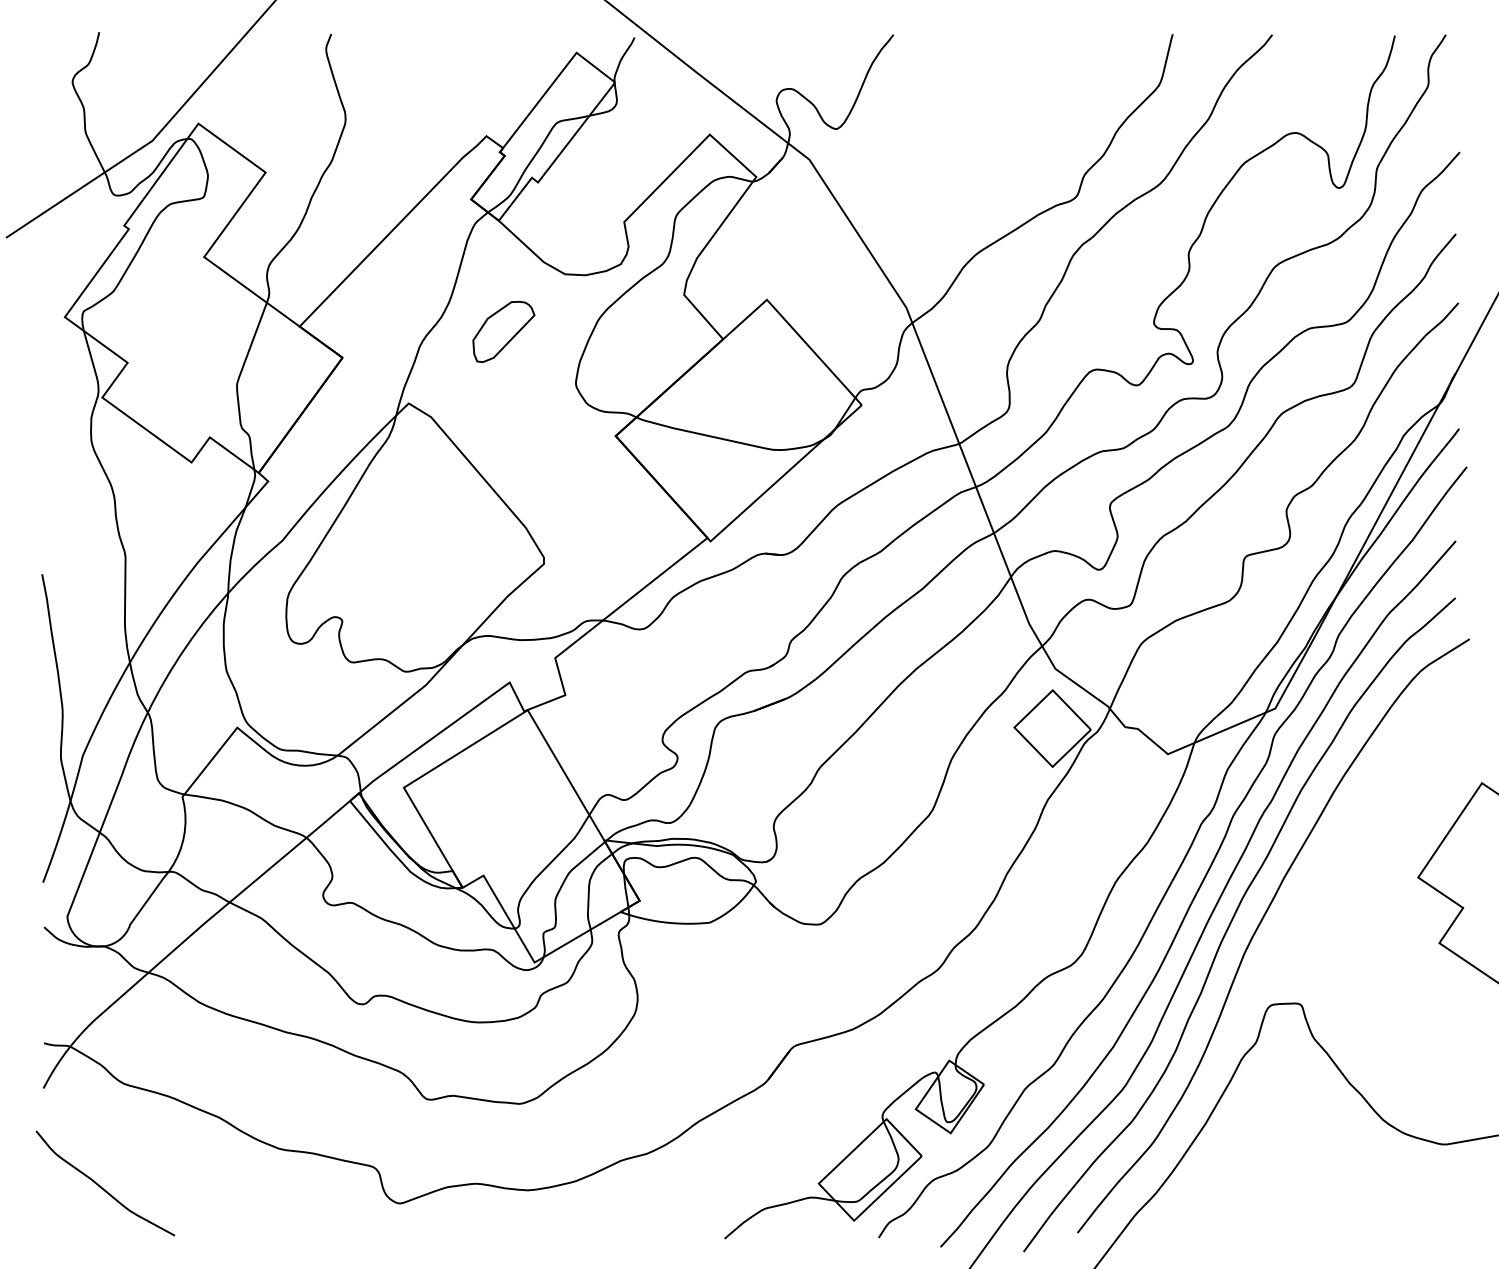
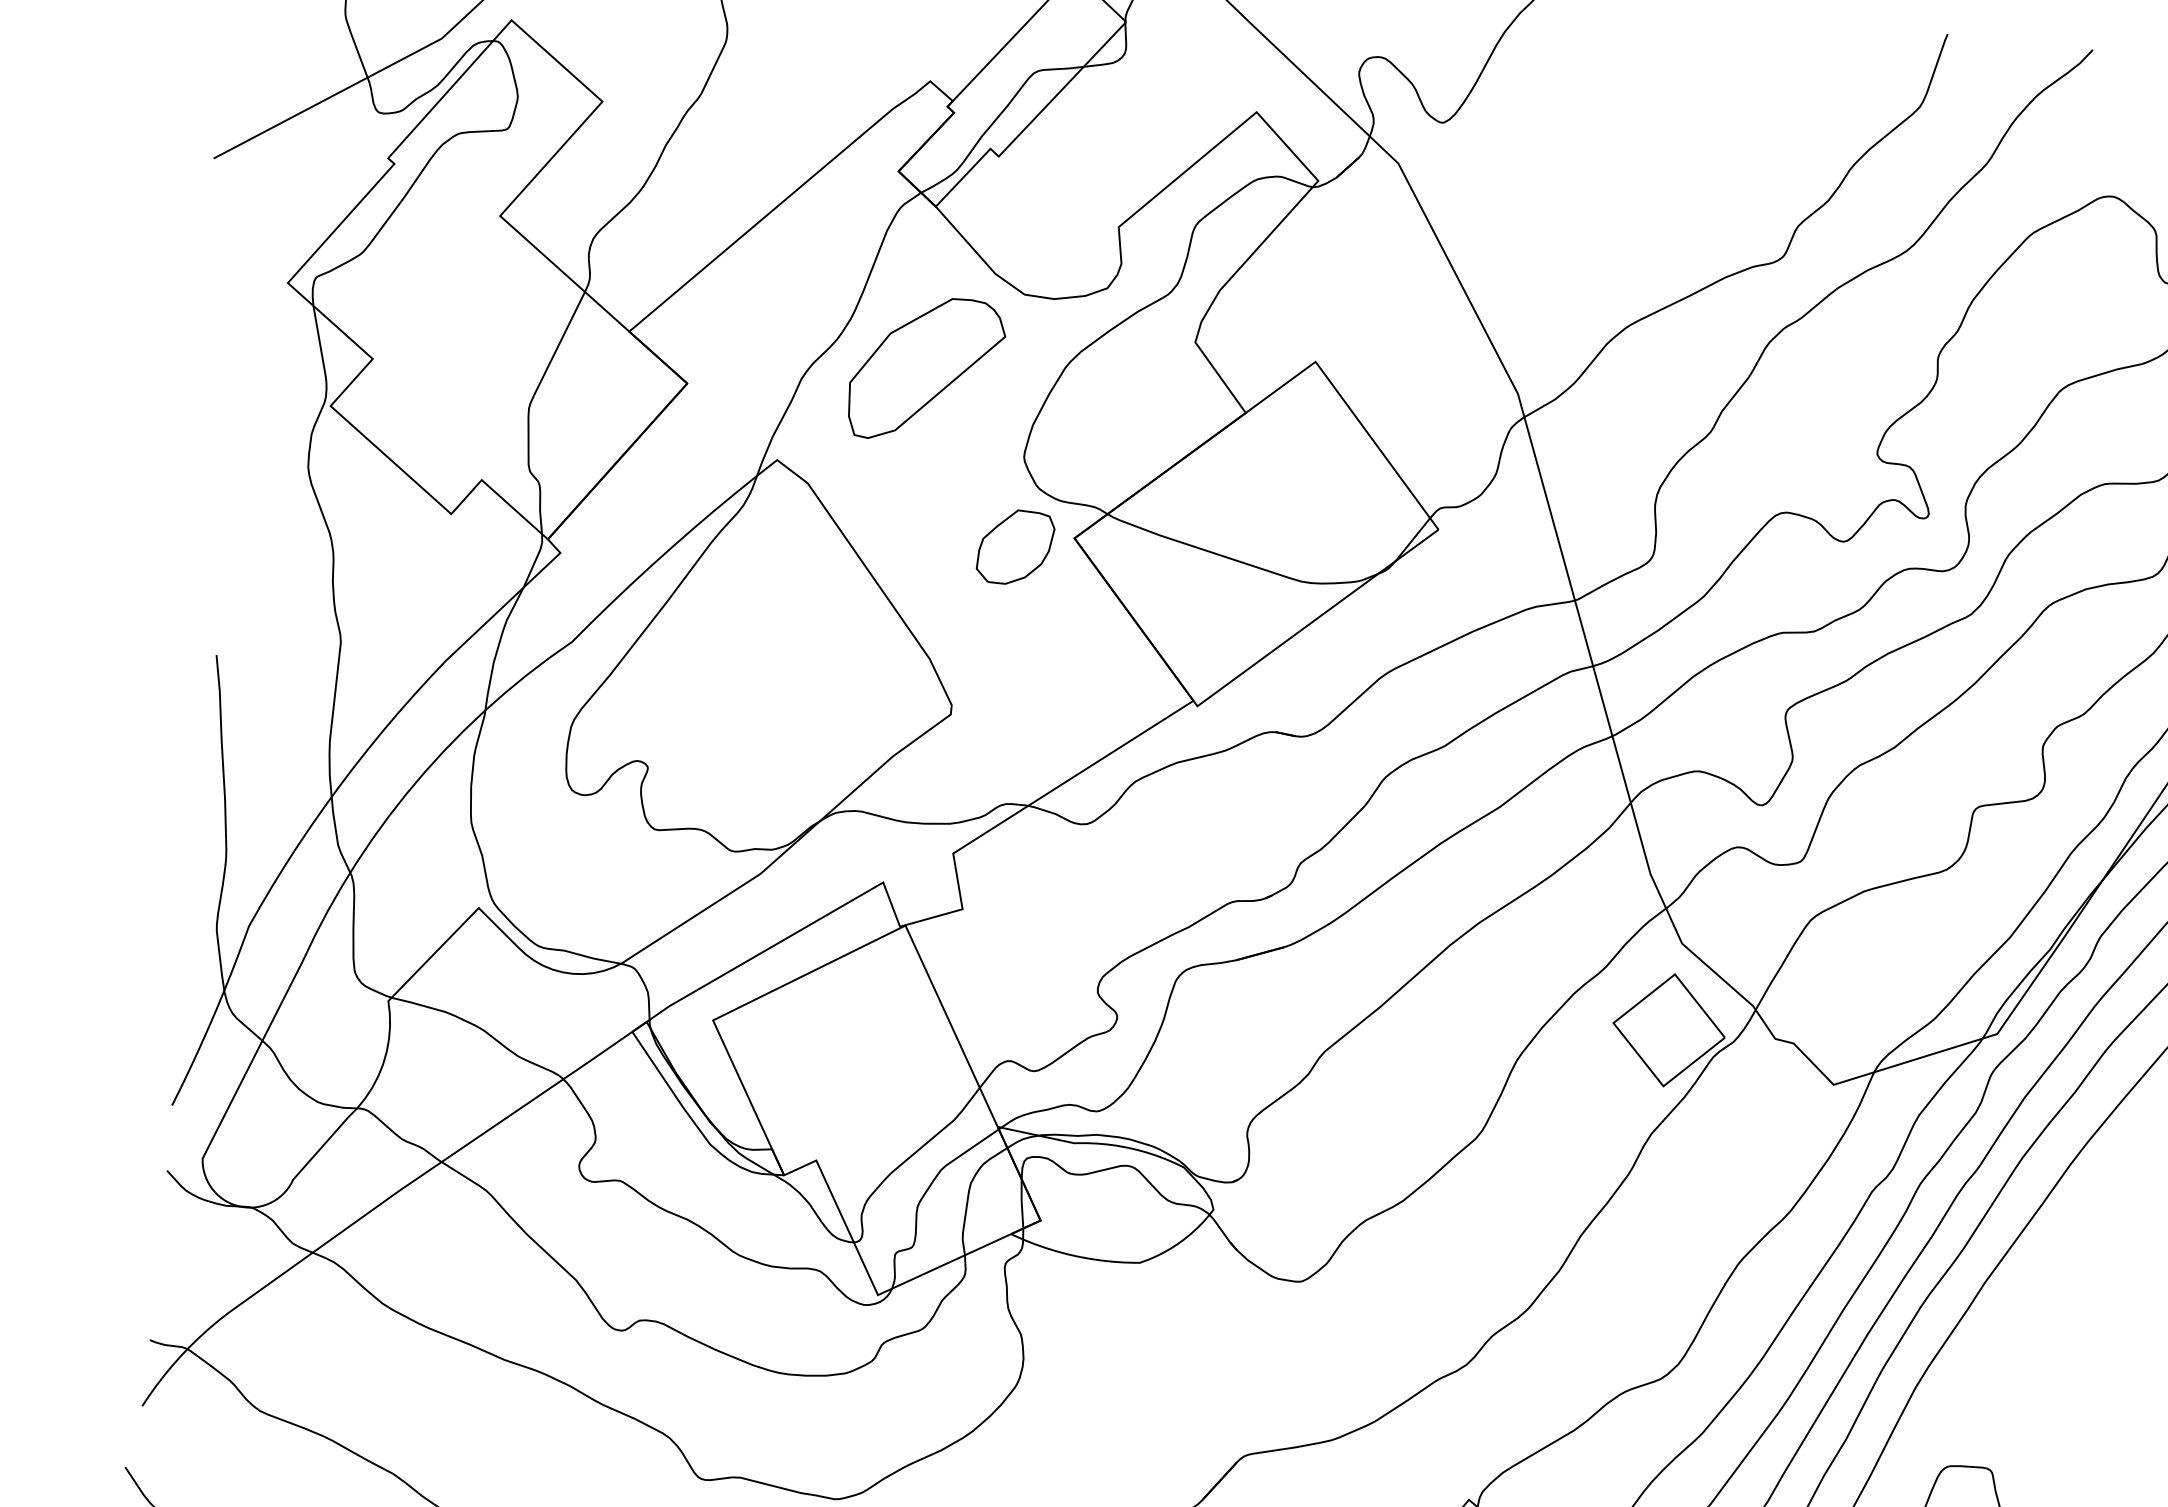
part: (503, 331) -> (926, 369), size x1.67
part: (576, 446) -> (1015, 547), added

